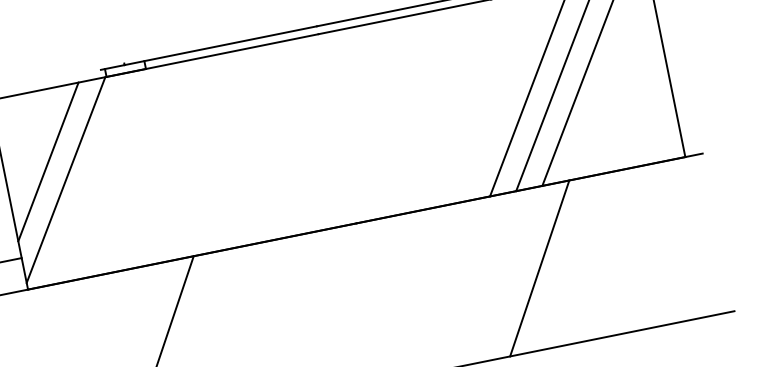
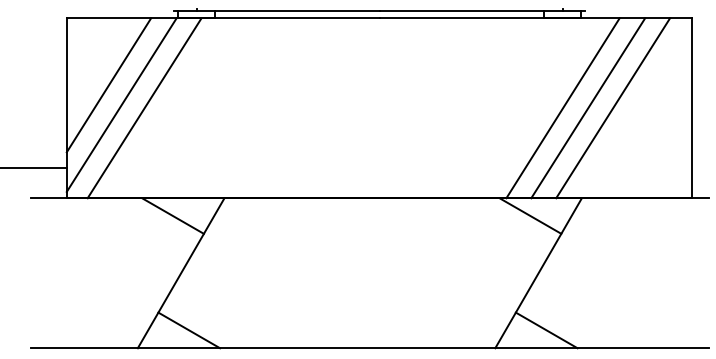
line: (90, 178) -> (144, 108), added
line: (518, 209) -> (530, 215), added
line: (142, 285) -> (172, 215), added
line: (560, 326) -> (546, 330), added

